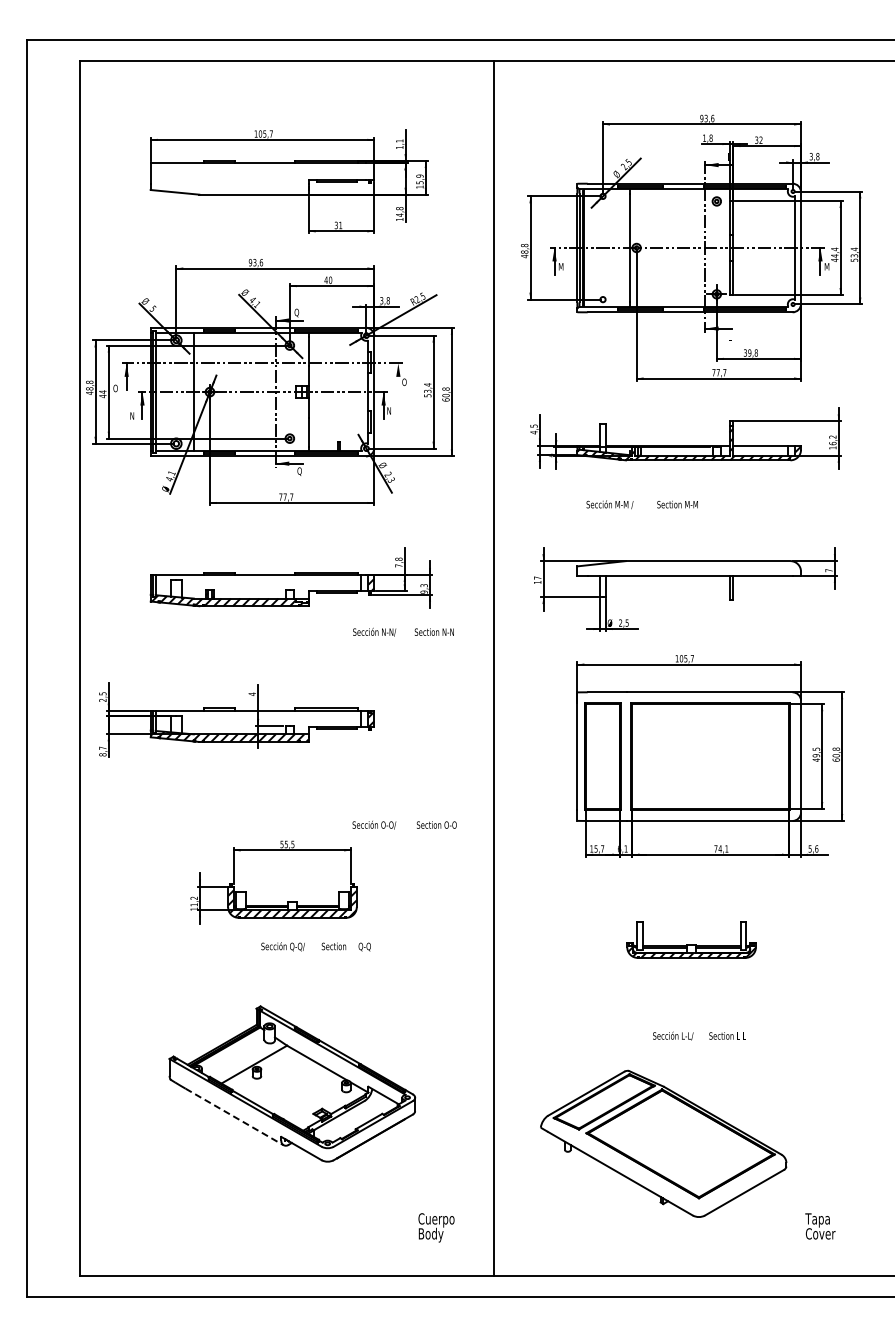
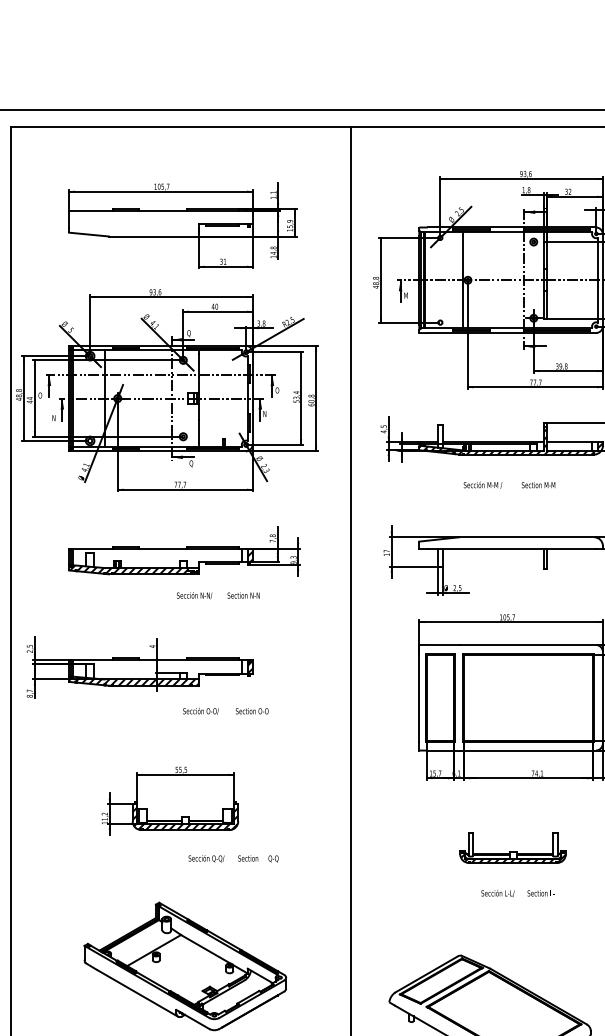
line: (398, 376) -> (272, 385), added
text: (641, 504) -> (508, 485), moved
text: (403, 631) -> (218, 595), moved
text: (404, 824) -> (225, 710), moved
text: (315, 946) -> (233, 858), moved
text: (699, 1035) -> (519, 892), moved
line: (234, 1116) -> (137, 993), dashed -> solid

